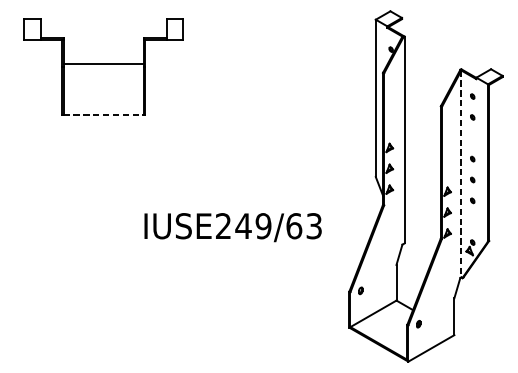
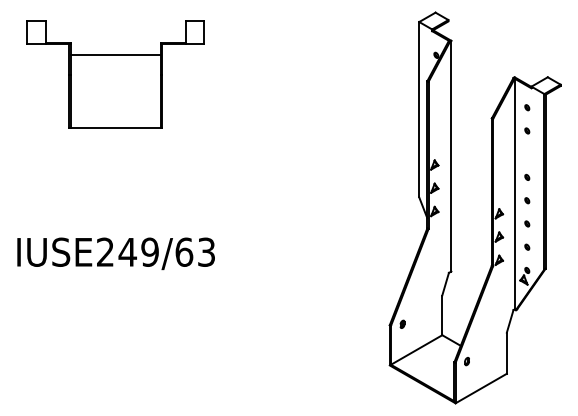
line: (103, 64) -> (115, 55), moved
line: (103, 114) -> (115, 127), dashed -> solid
line: (461, 174) -> (514, 194), dashed -> solid
part: (472, 221) -> (527, 246), added
text: (232, 227) -> (115, 253), moved

